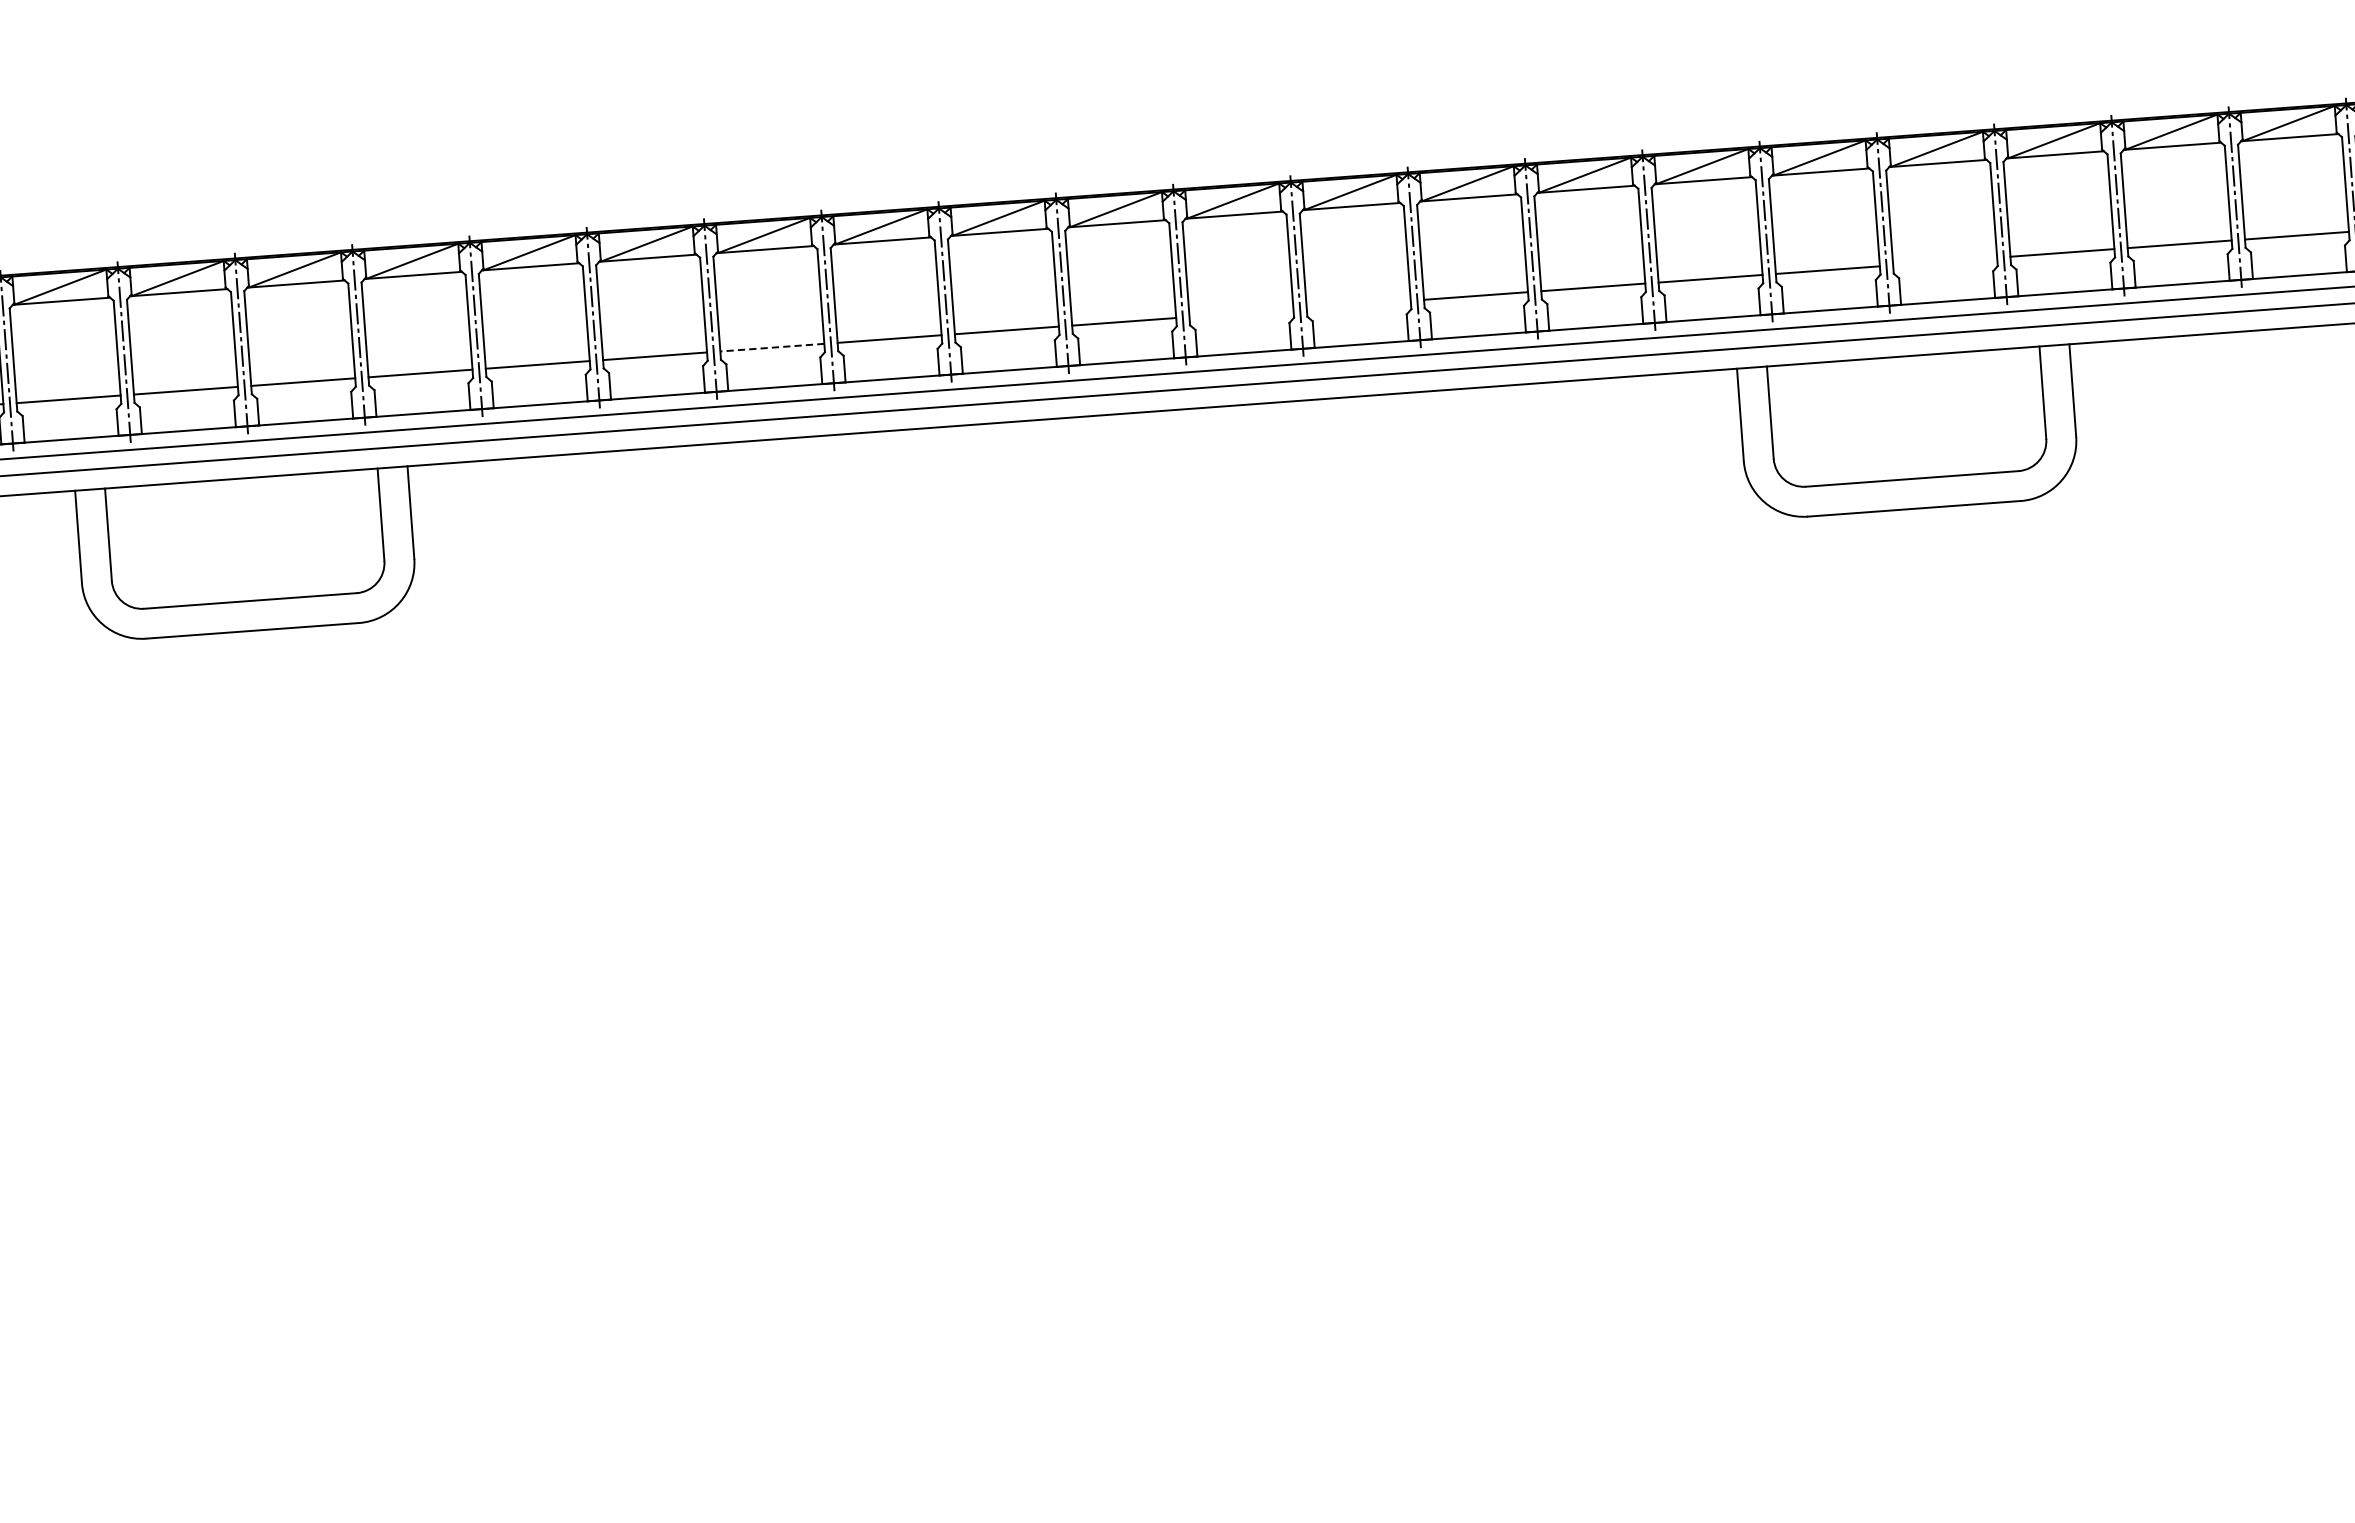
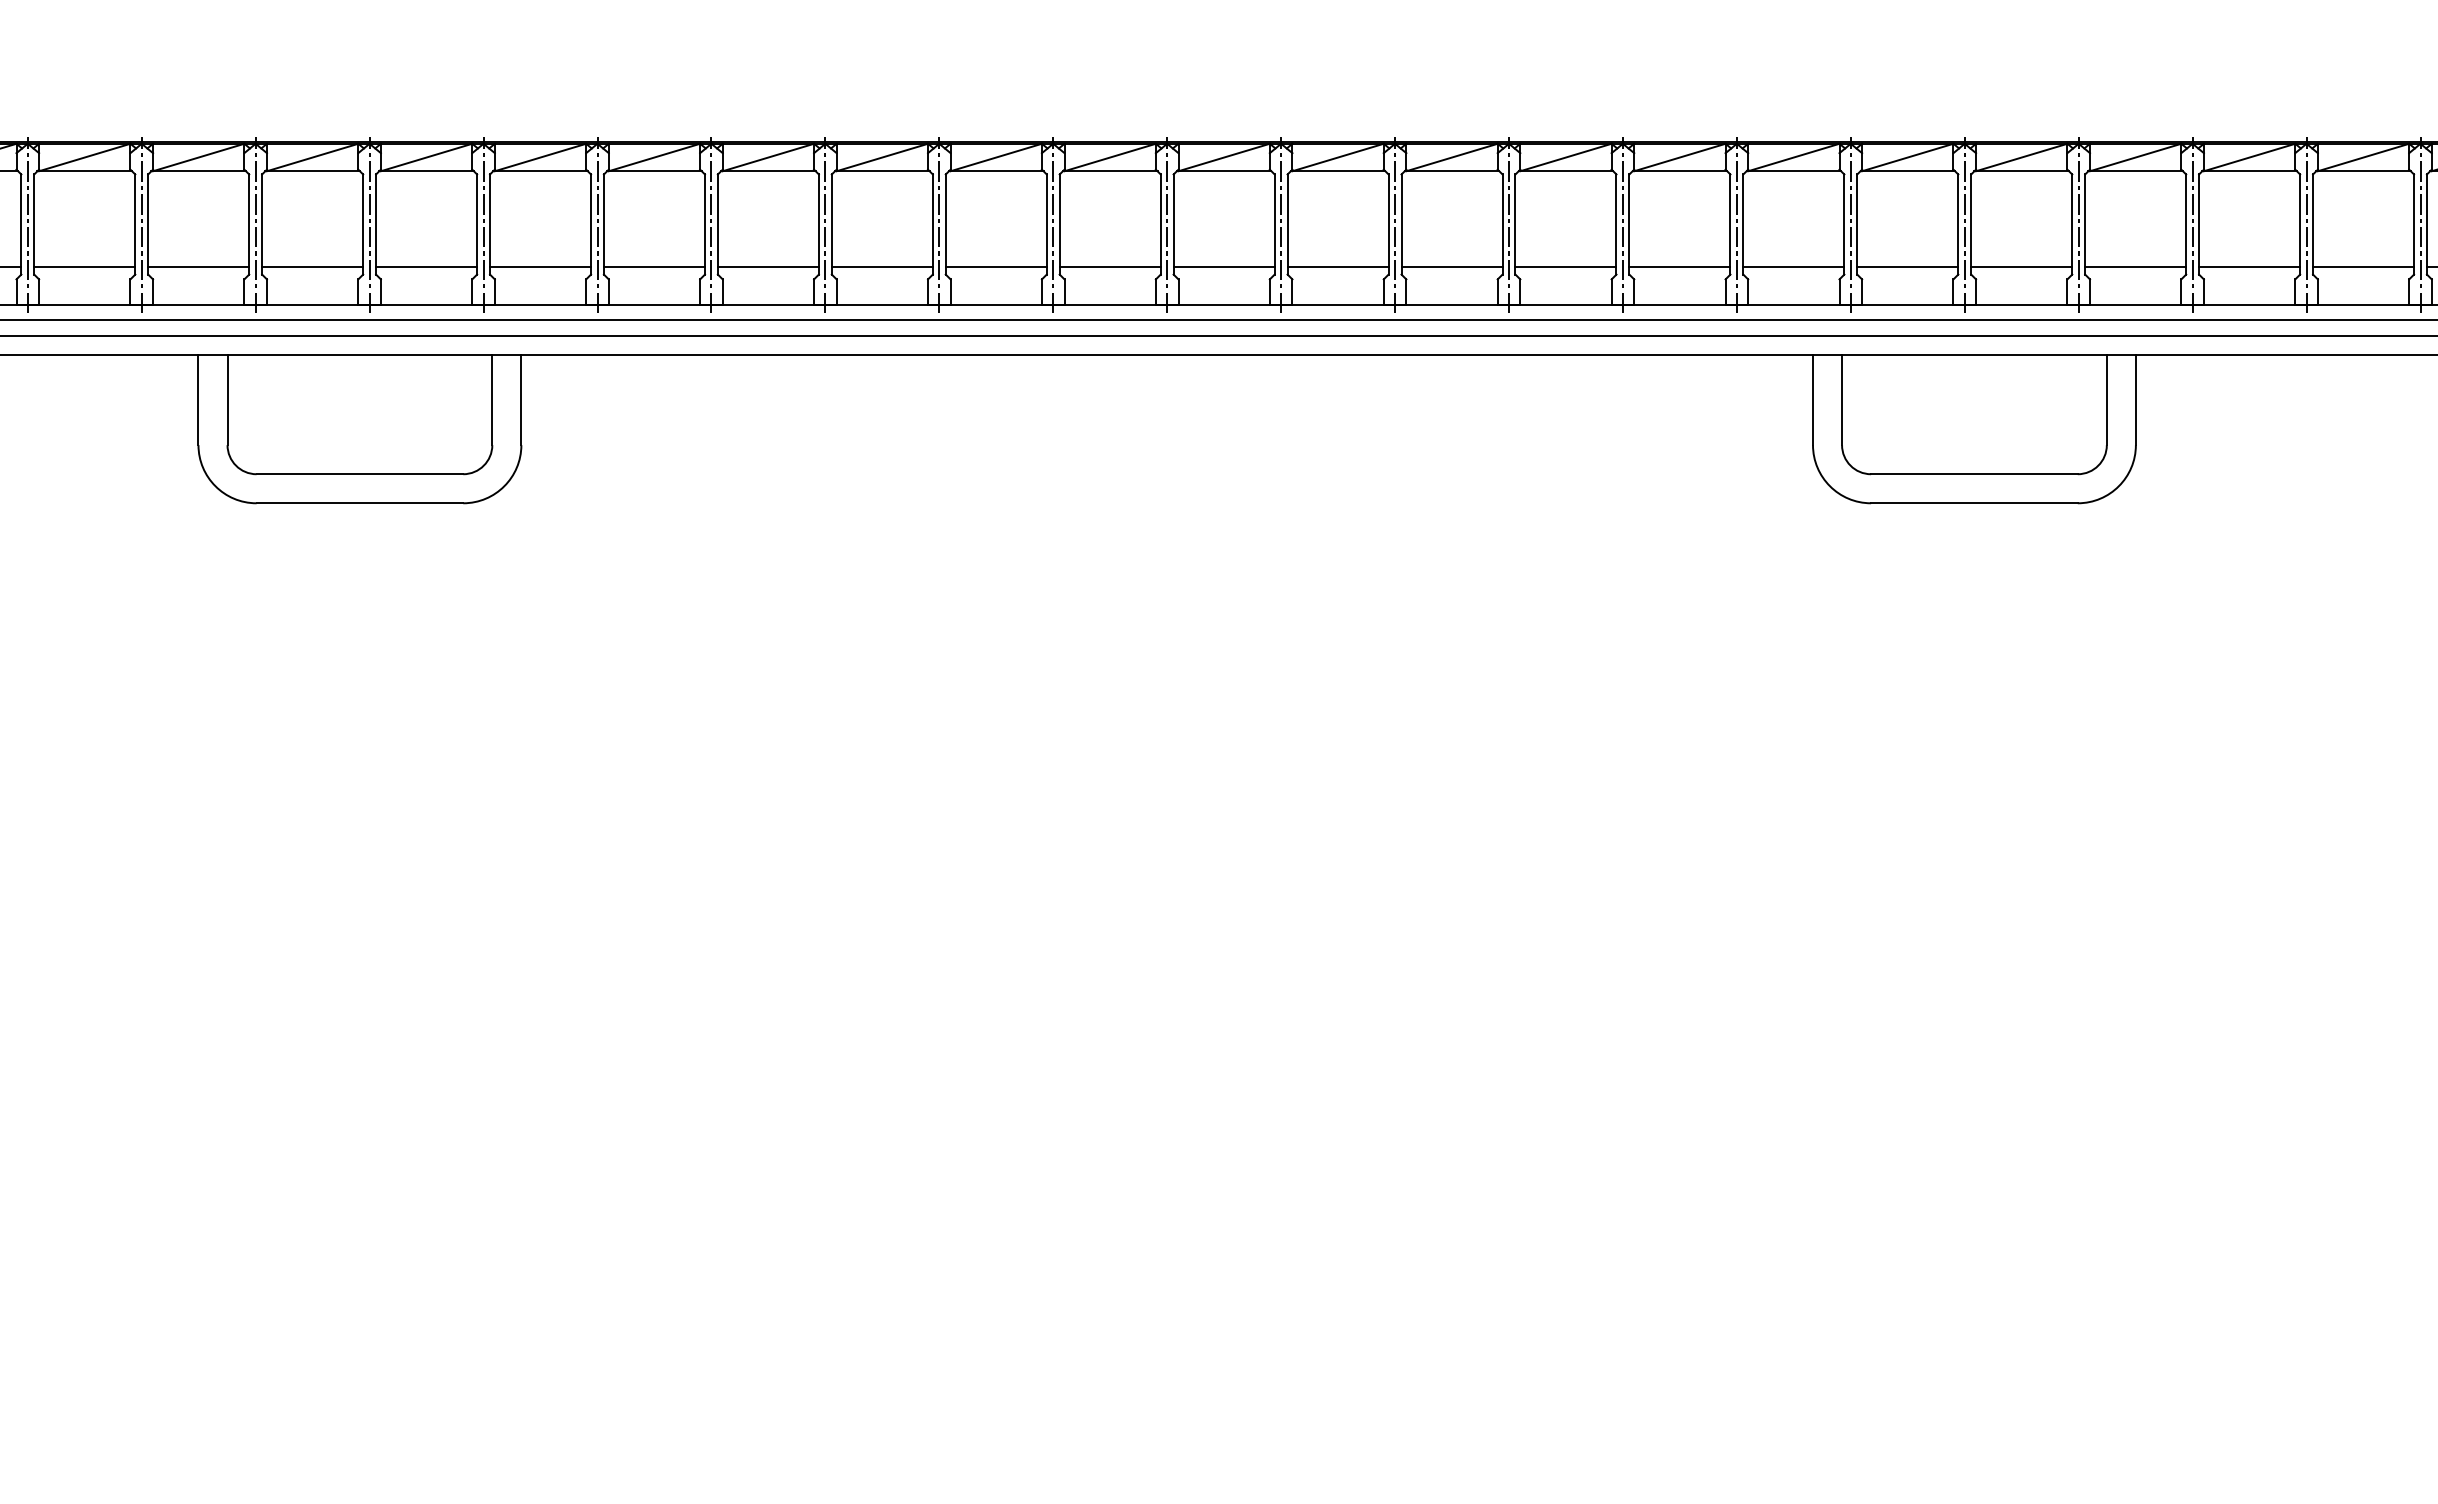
line: (1944, 261) -> (2021, 266), added
line: (1358, 304) -> (1451, 266), added
line: (1240, 313) -> (1337, 266), added
line: (772, 347) -> (882, 266), dashed -> solid

